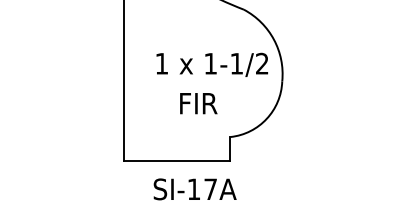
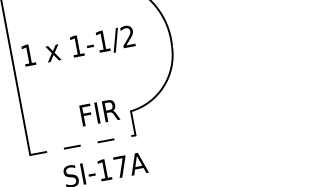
text: (211, 64) -> (77, 46), moved
text: (198, 103) -> (99, 112), moved
line: (177, 161) -> (82, 145), solid -> dashed

